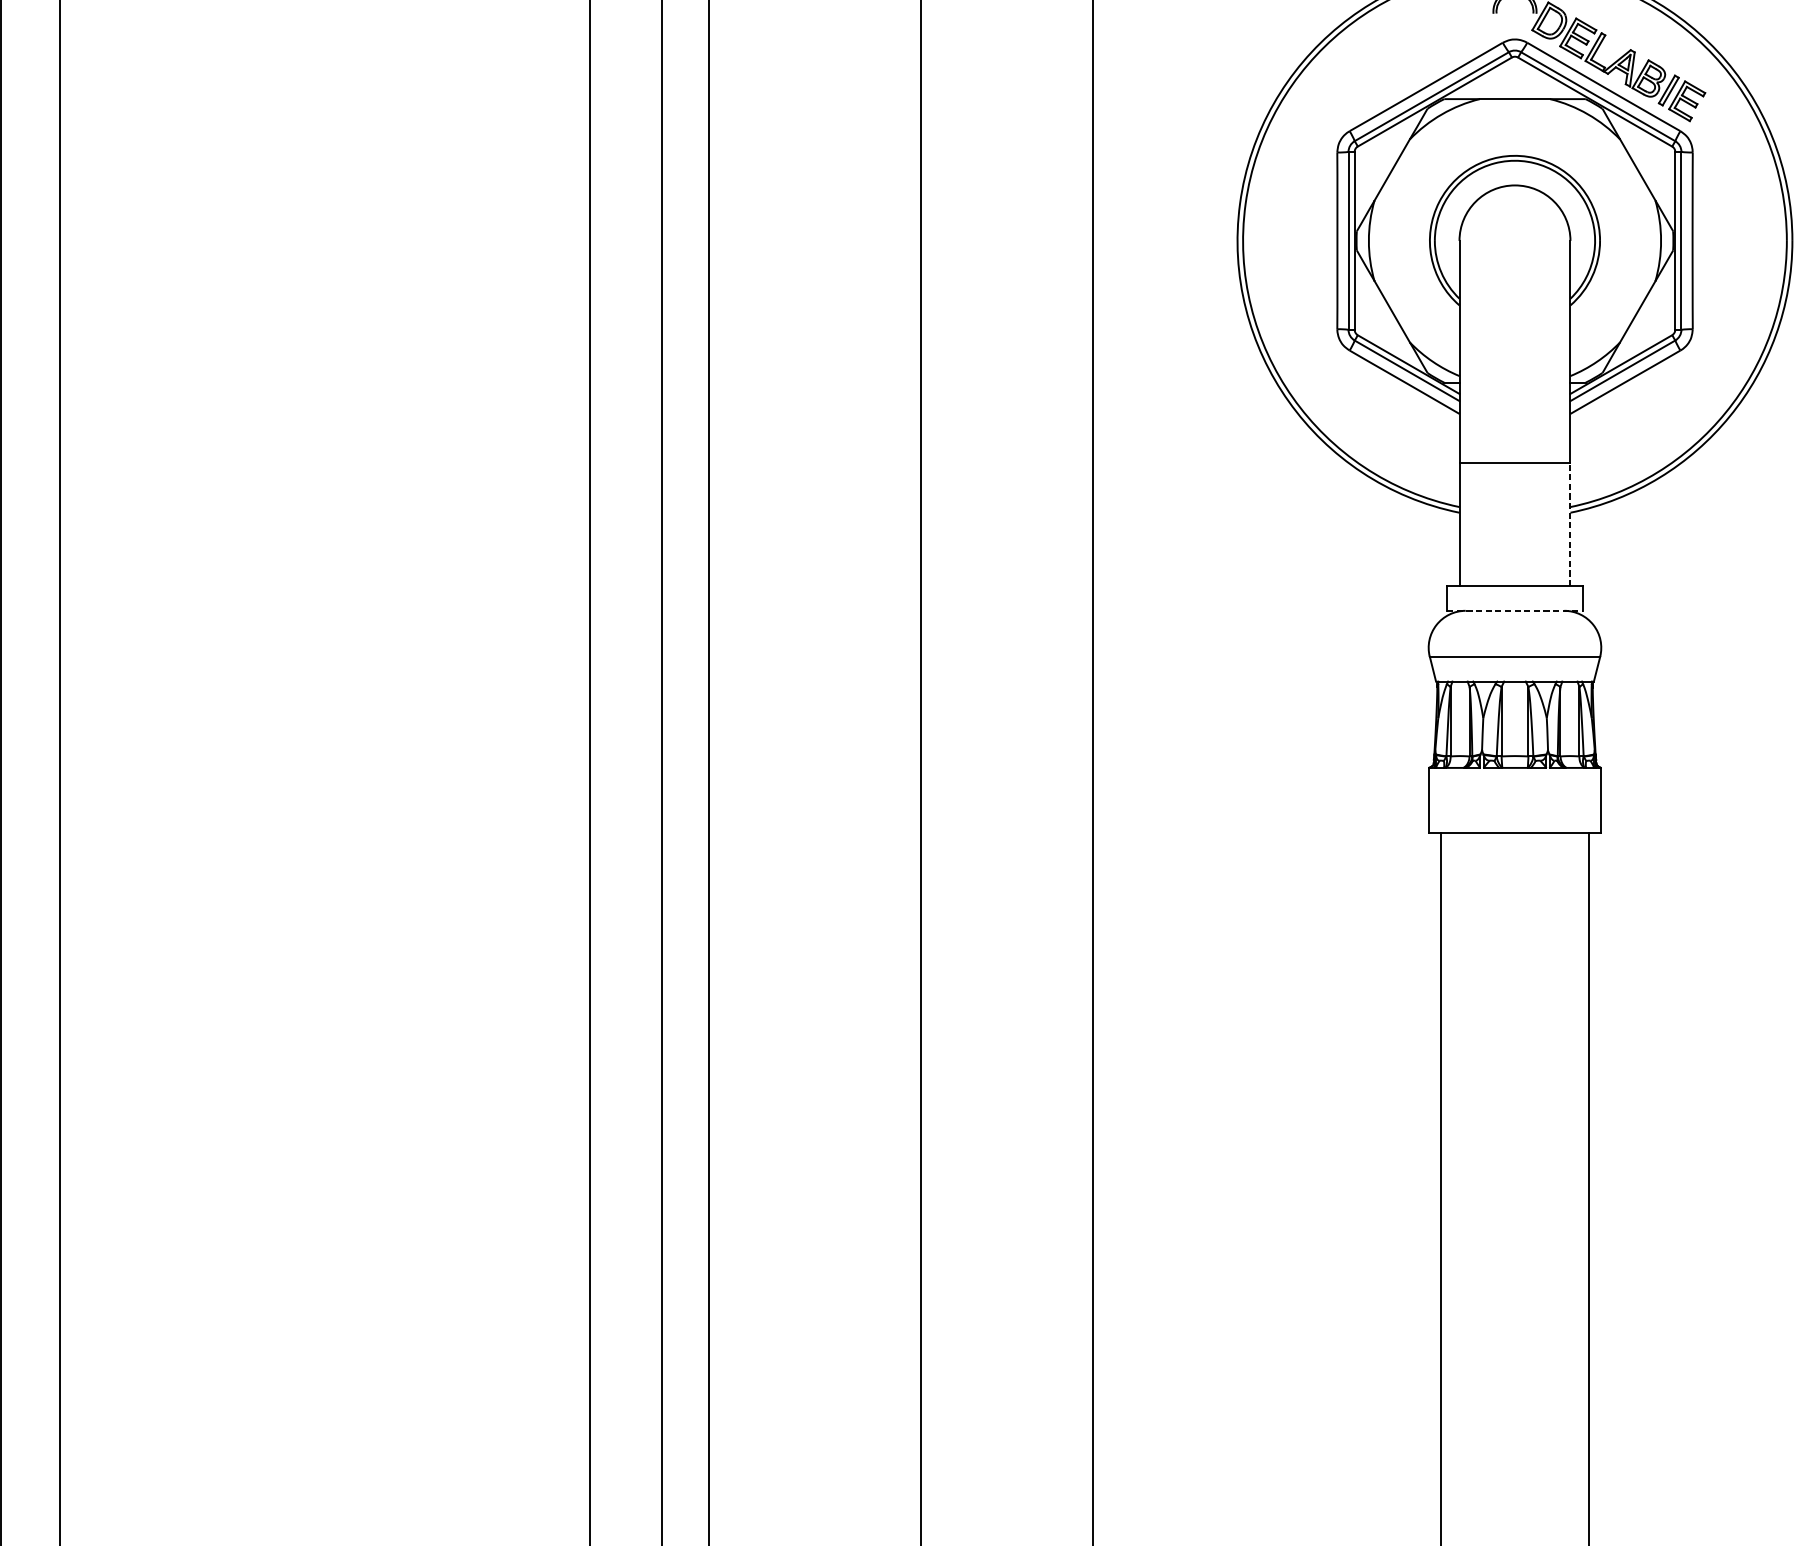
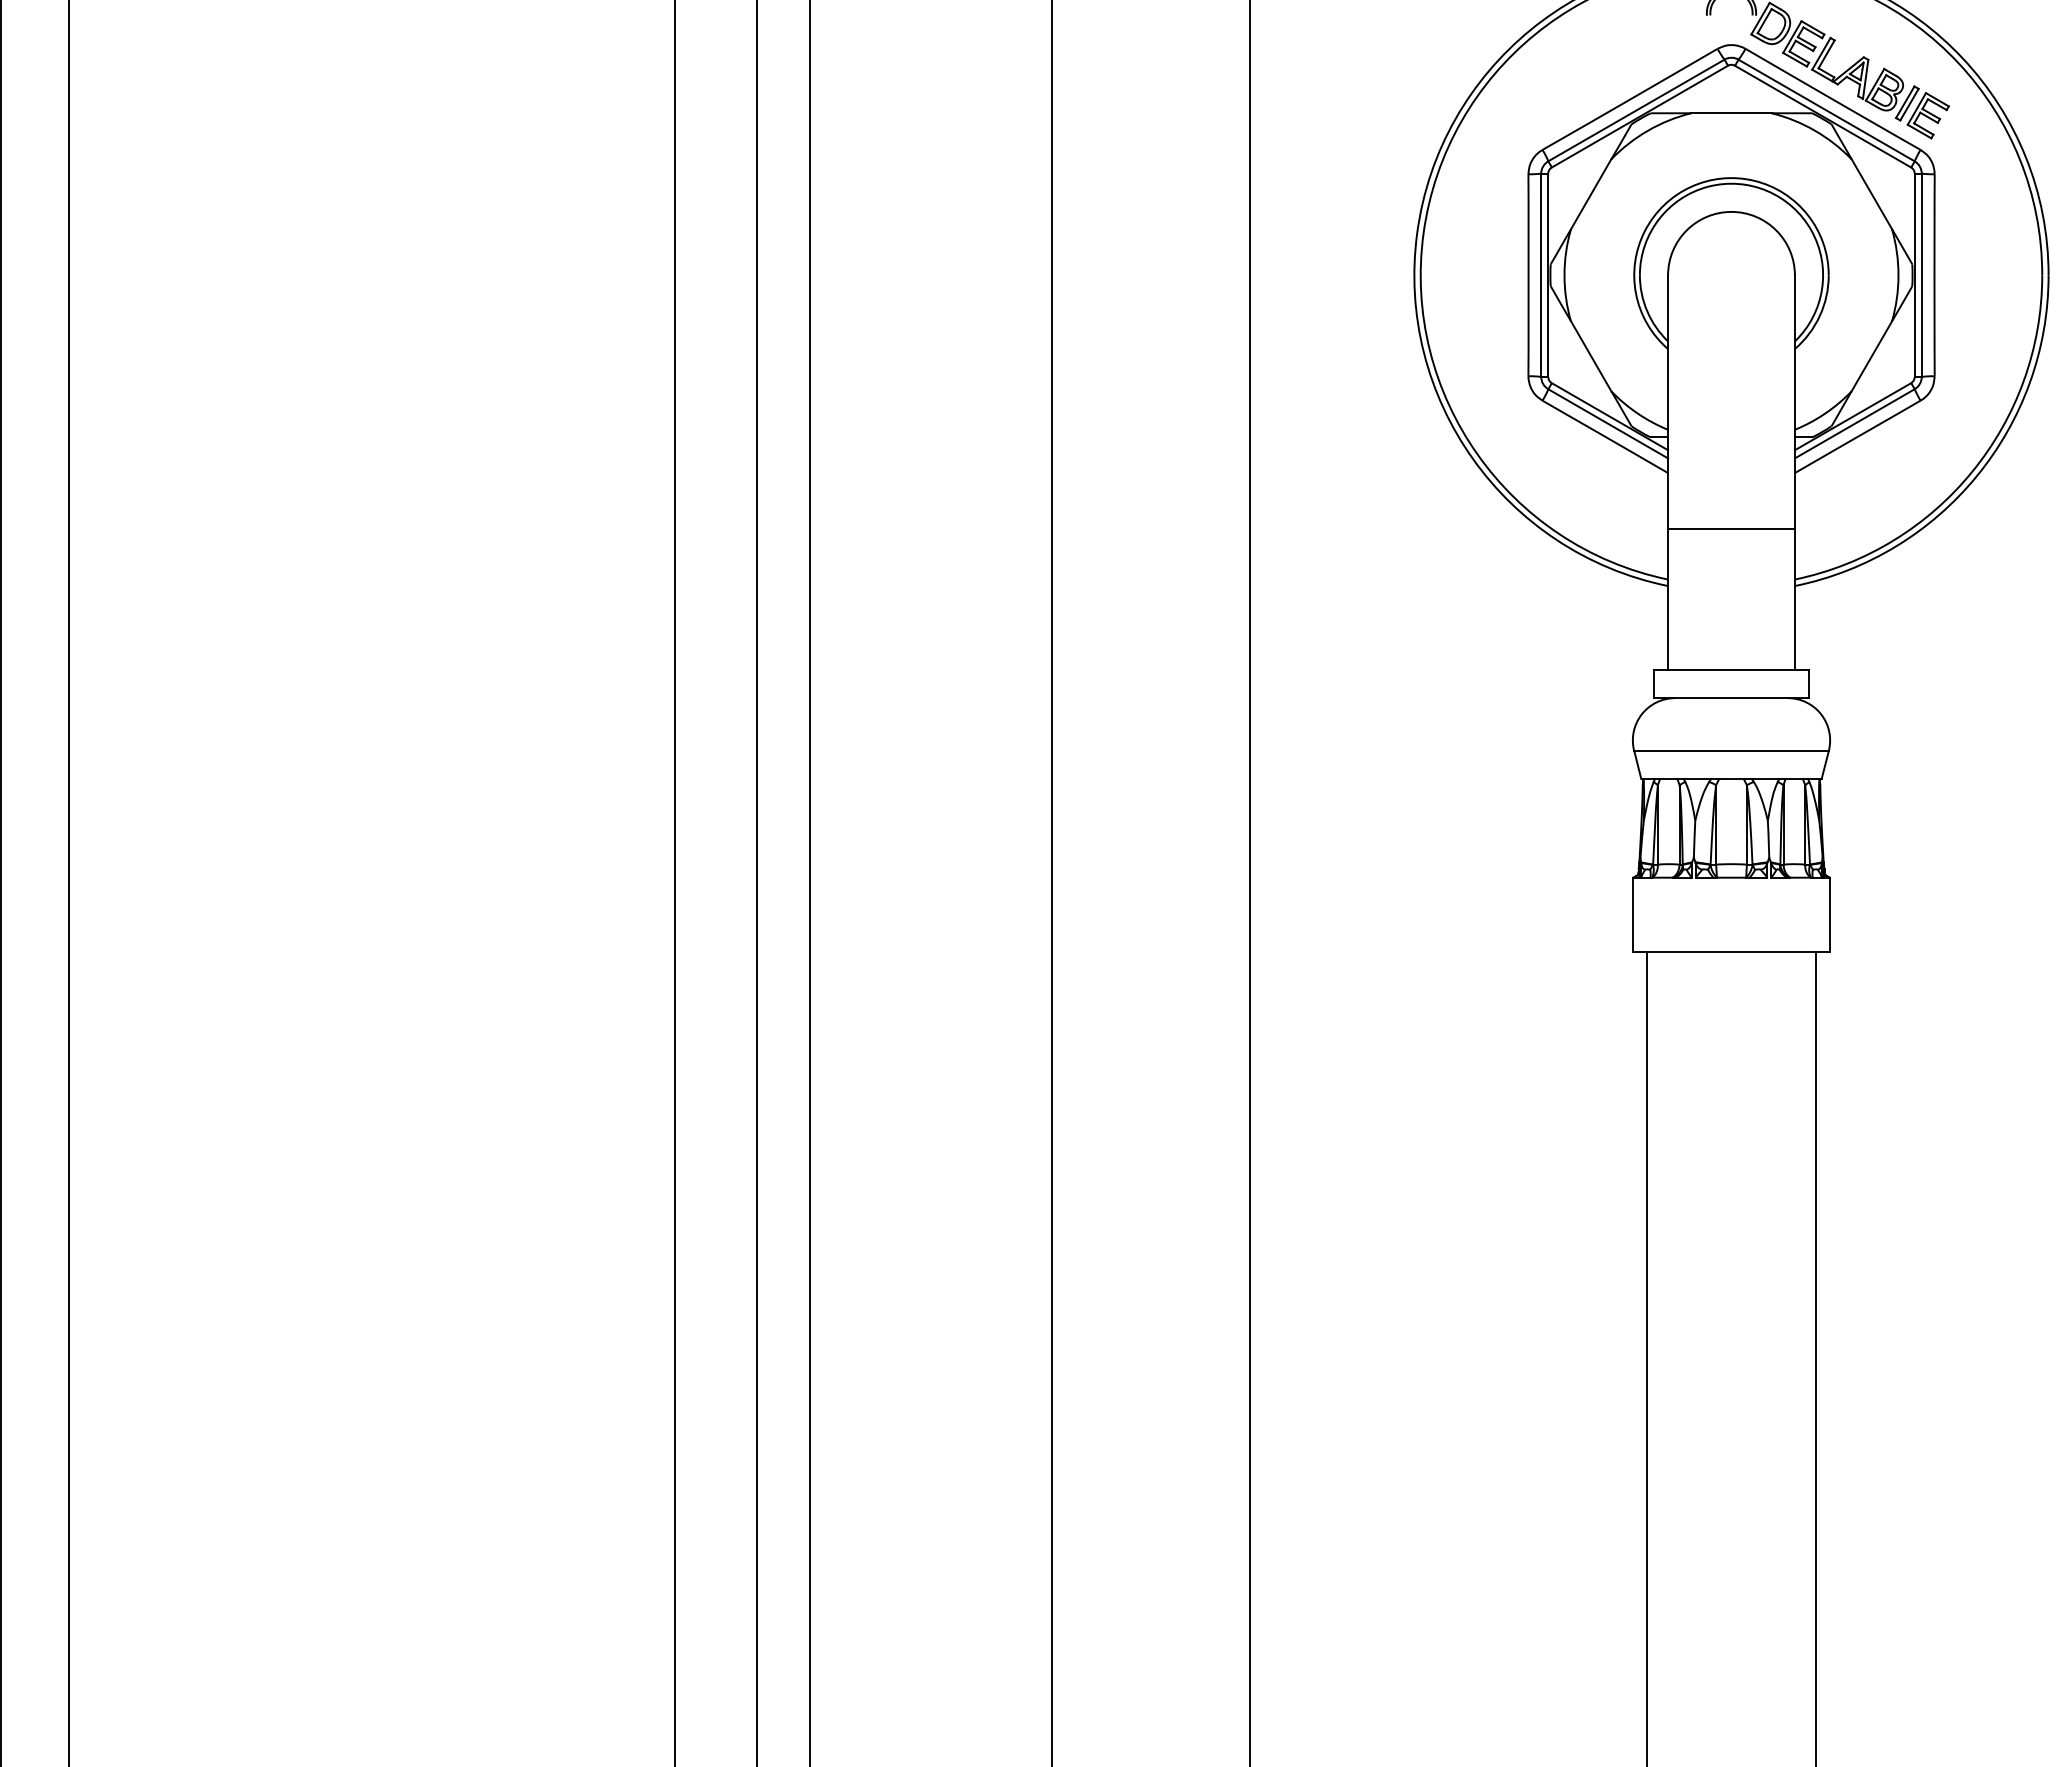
line: (1570, 523) -> (1794, 598), dashed -> solid
line: (1514, 611) -> (1731, 698), dashed -> solid

